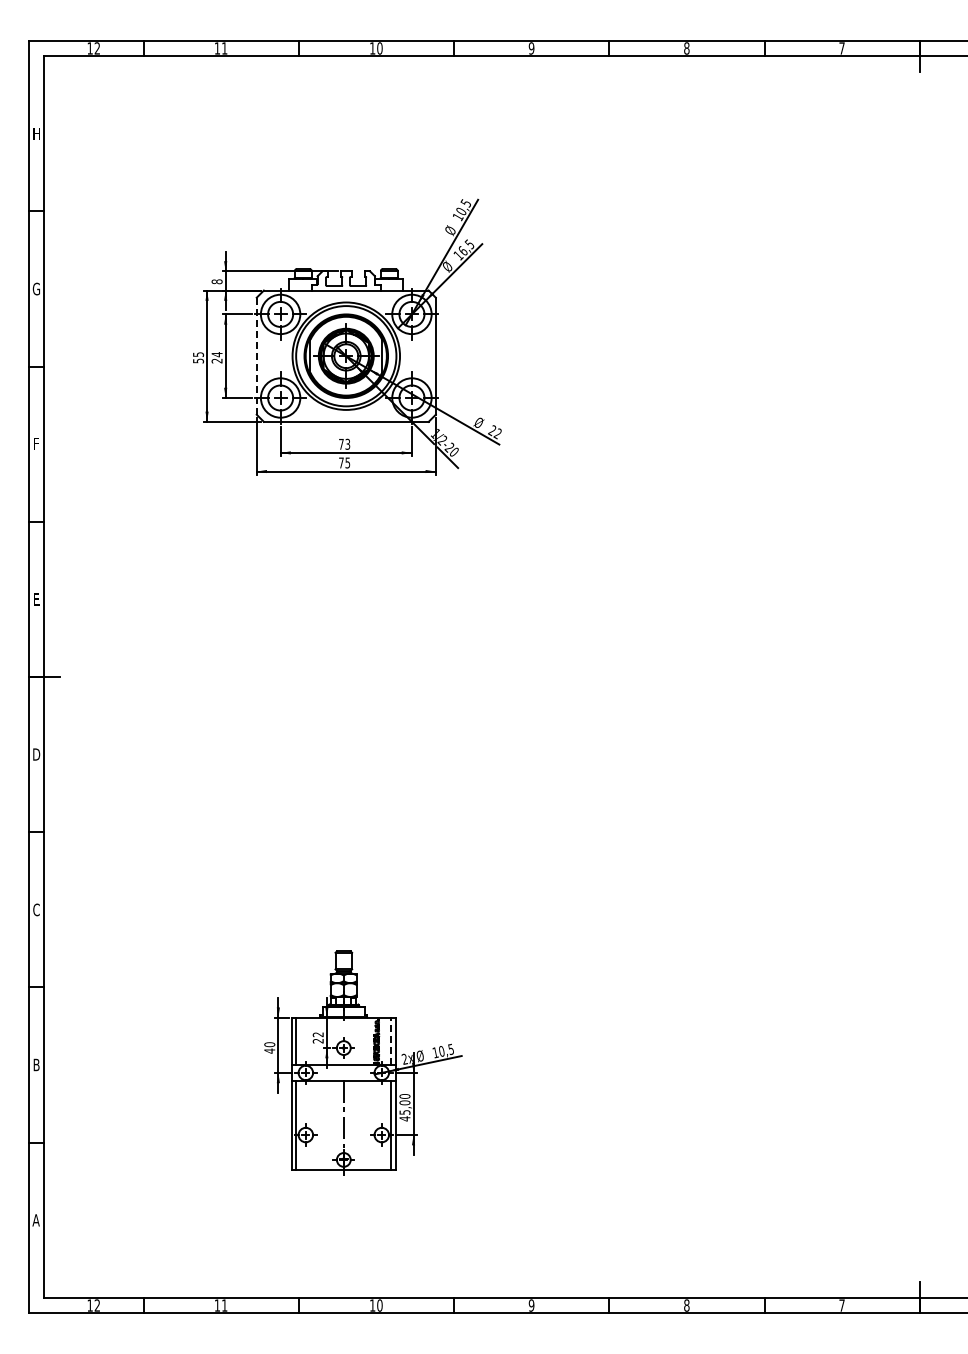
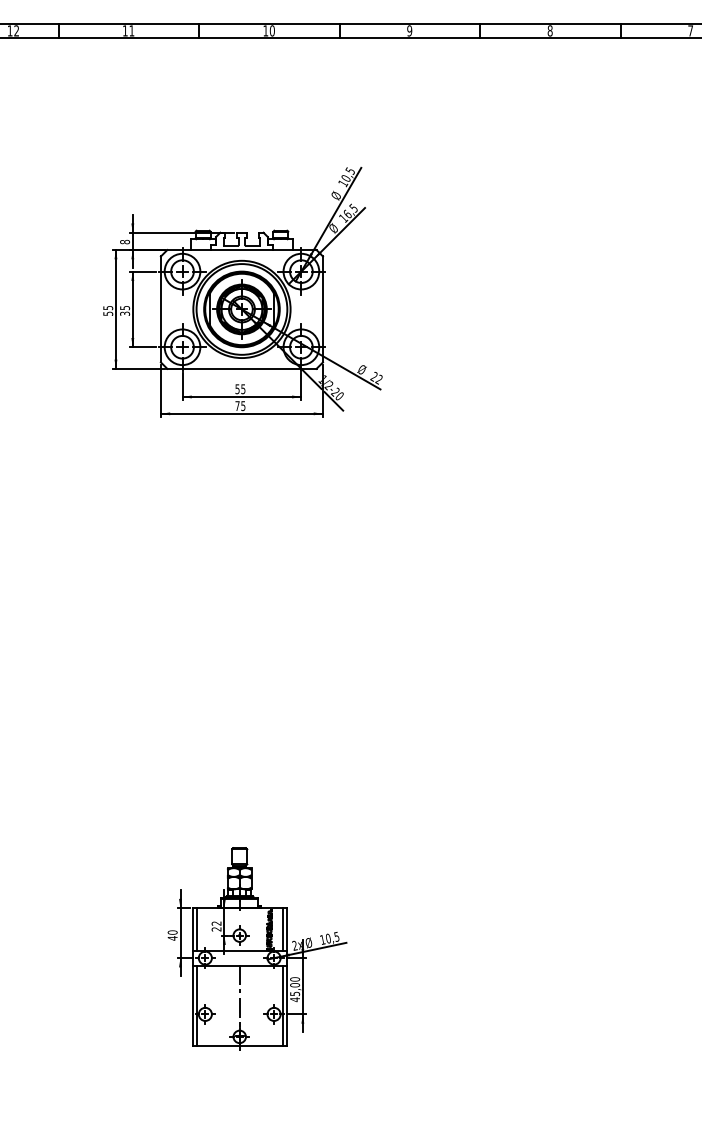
line: (256, 356) -> (160, 309), dashed -> solid
text: (216, 357) -> (124, 310), 24 -> 35
text: (344, 443) -> (240, 388), 73 -> 55
line: (391, 1040) -> (282, 928), dashed -> solid

